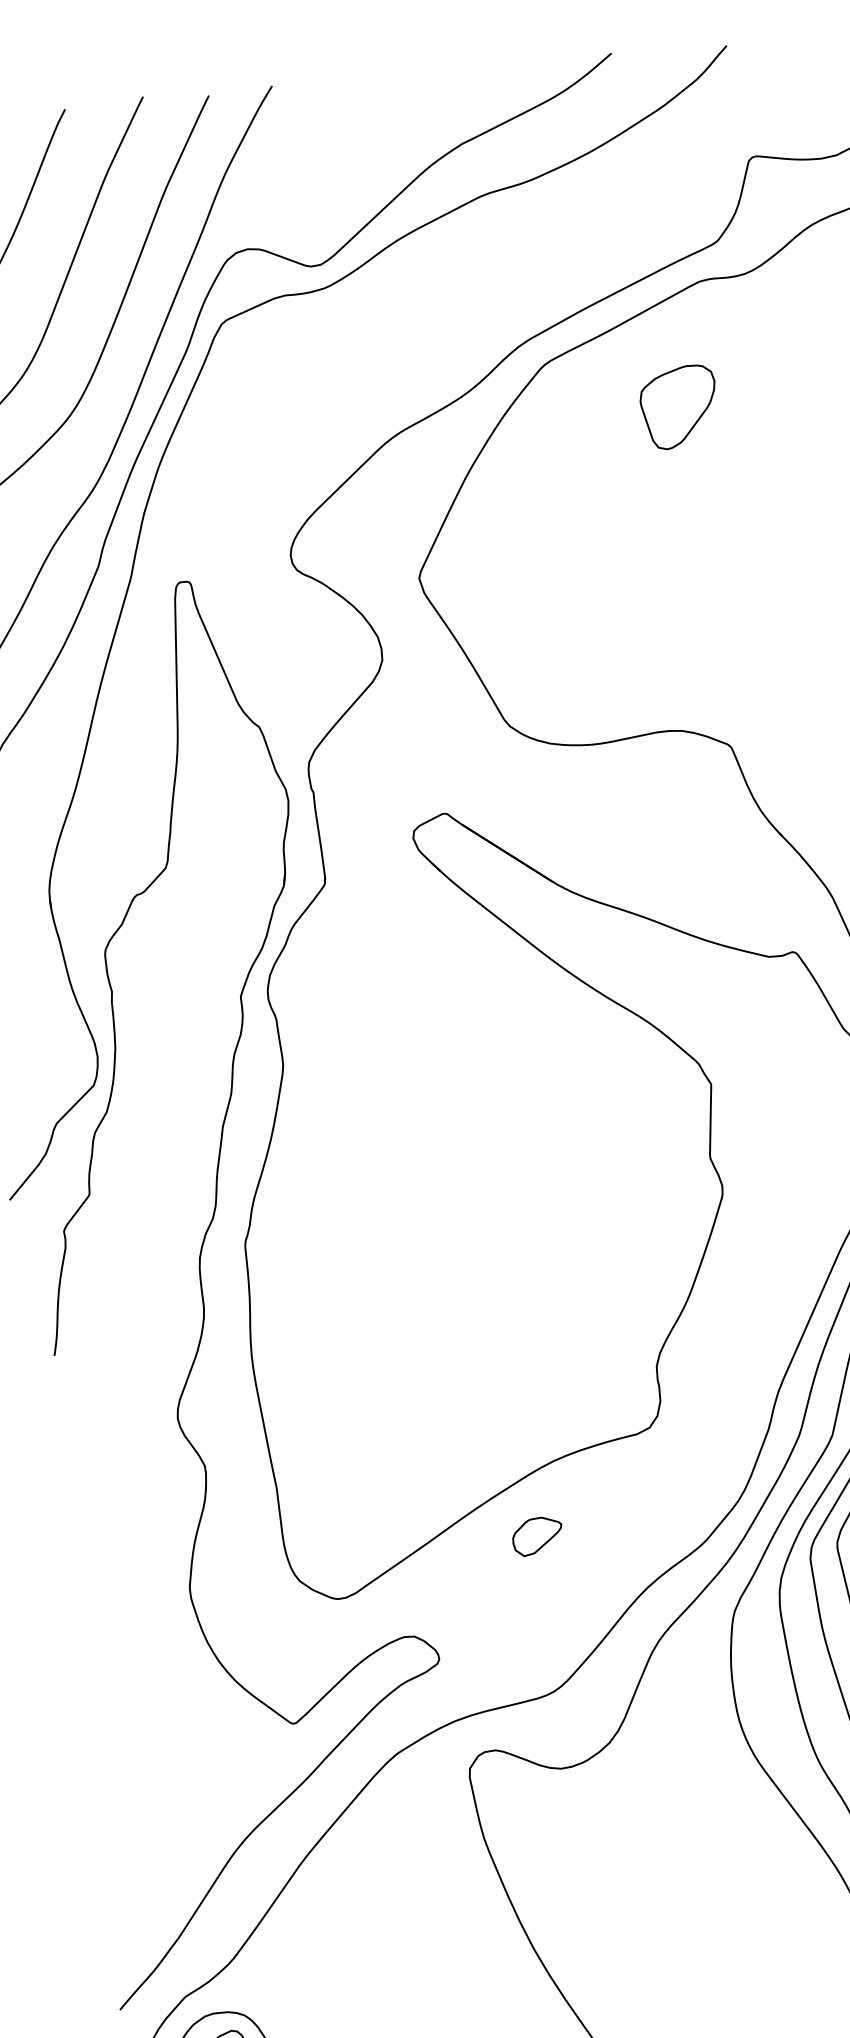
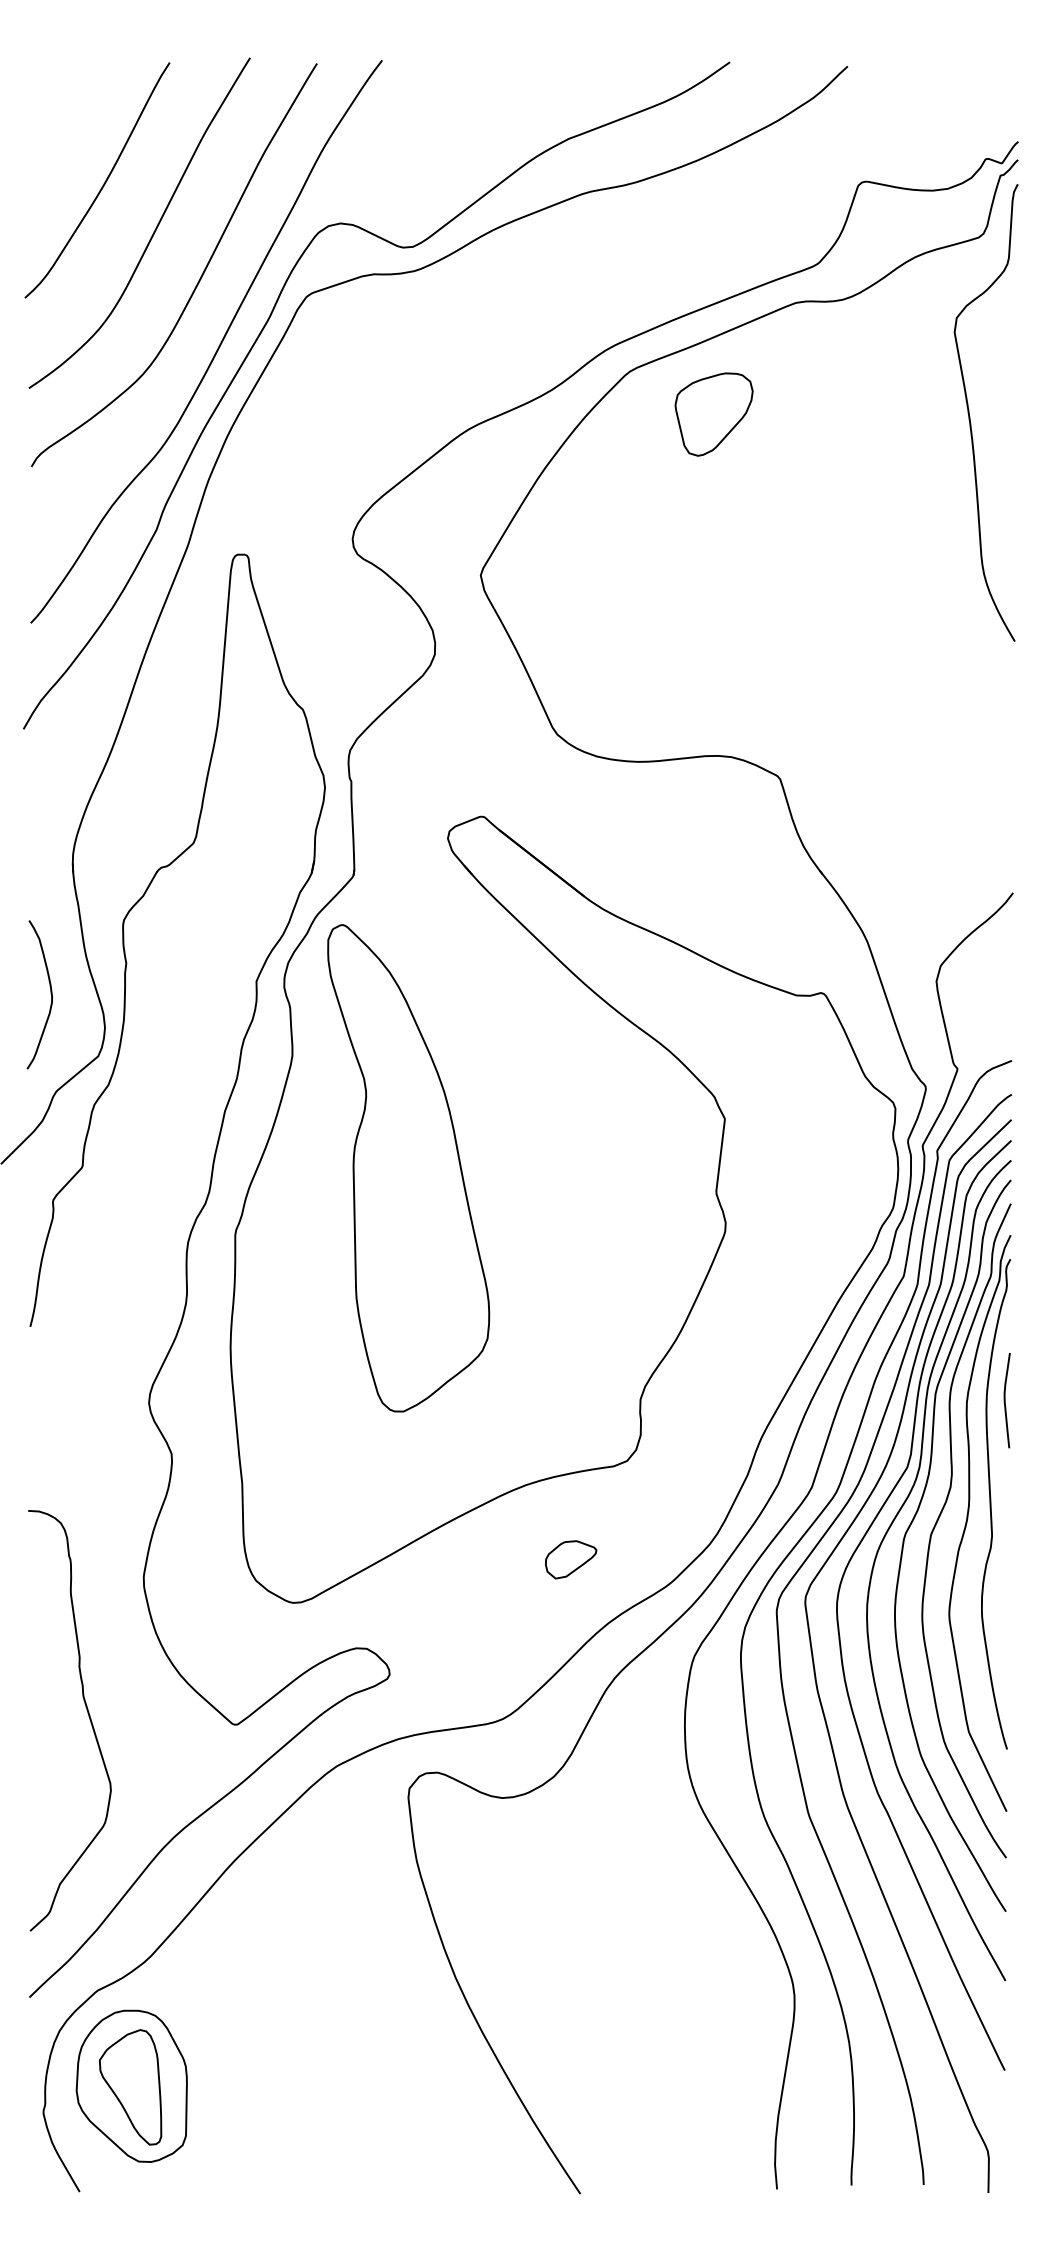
part: (678, 407) -> (713, 414), moved
curve: (41, 1029) -> (50, 994), added
part: (407, 1164) -> (408, 1168), added
part: (537, 1536) -> (571, 1559), moved
curve: (148, 1727) -> (87, 1713), added

